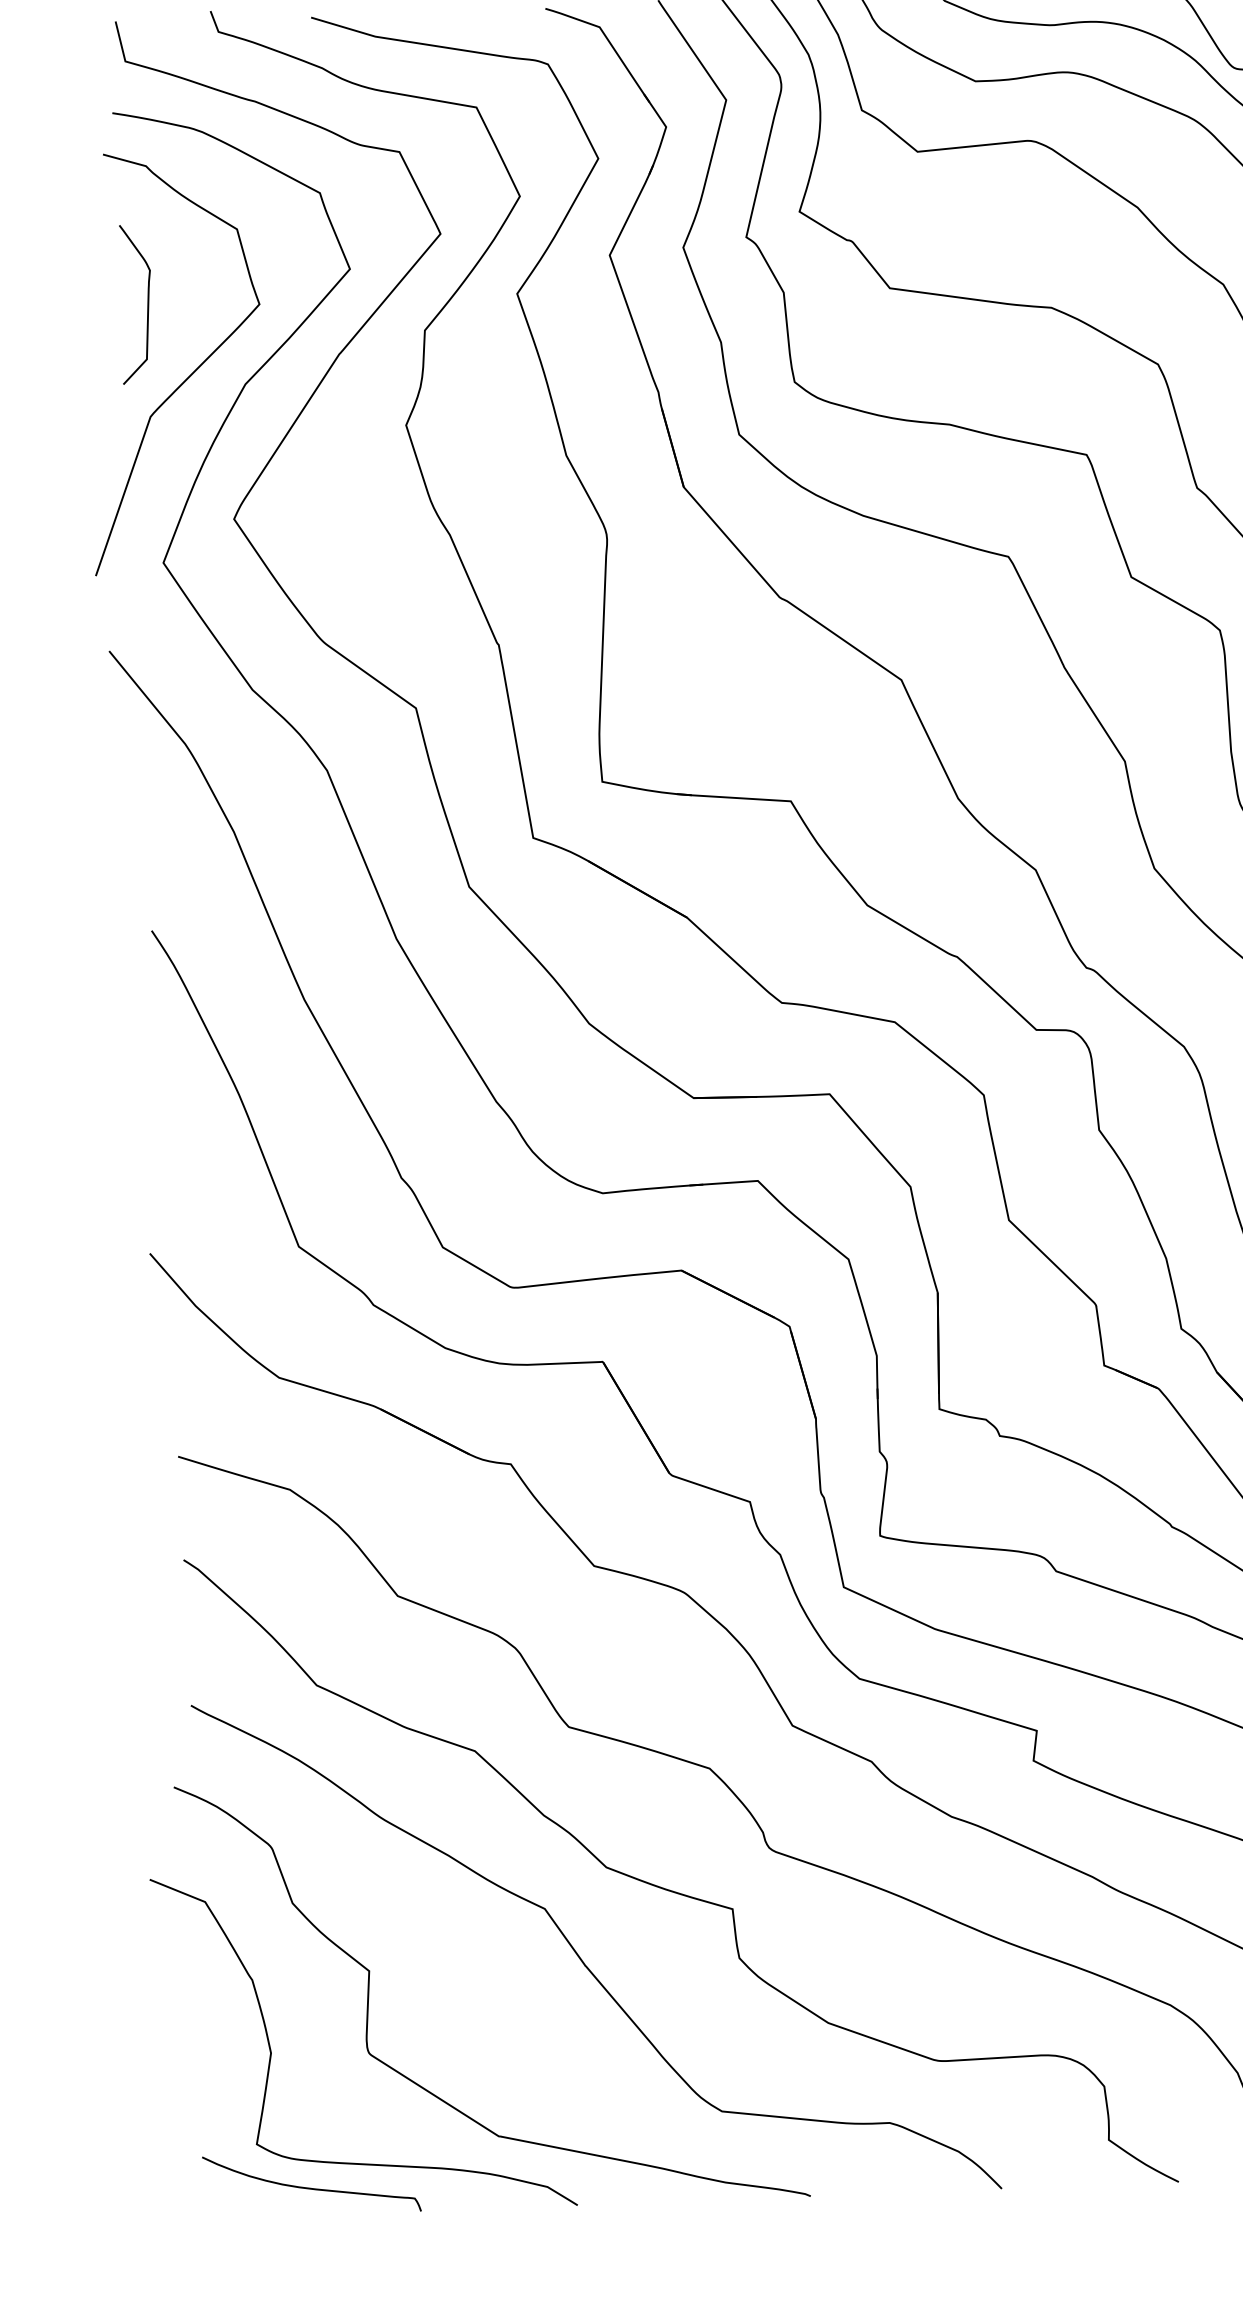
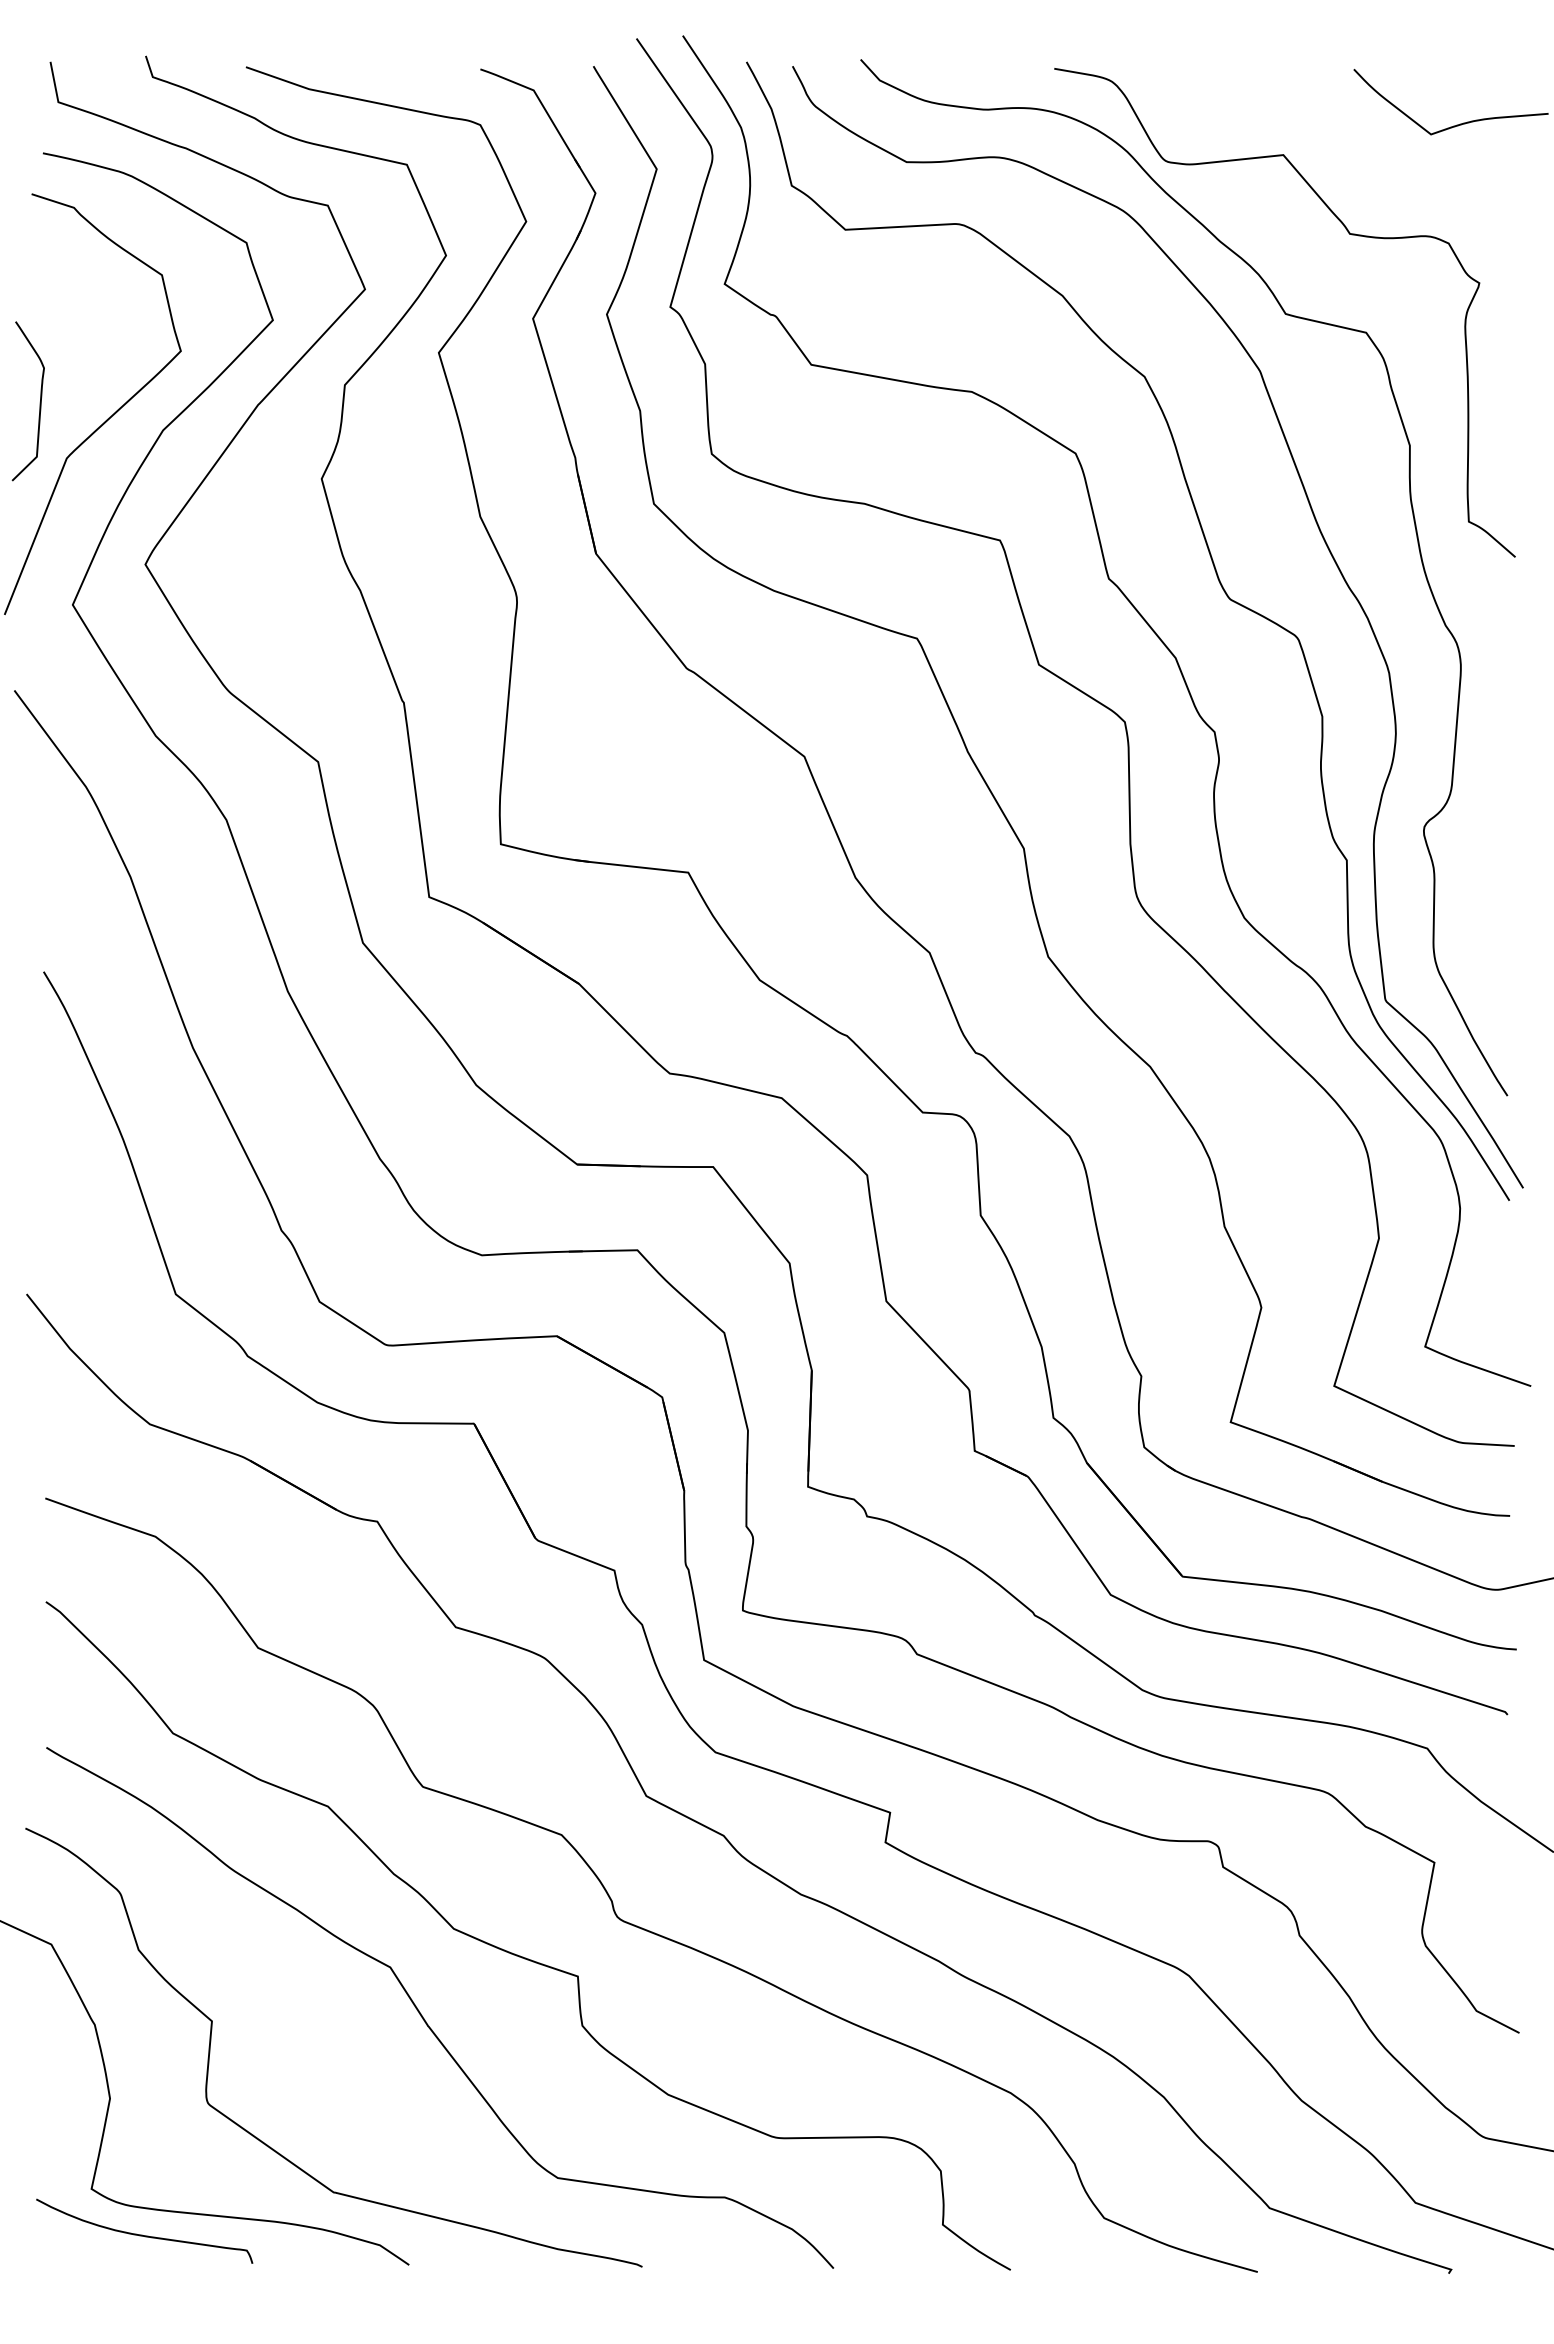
curve: (147, 304) -> (39, 402), moved

